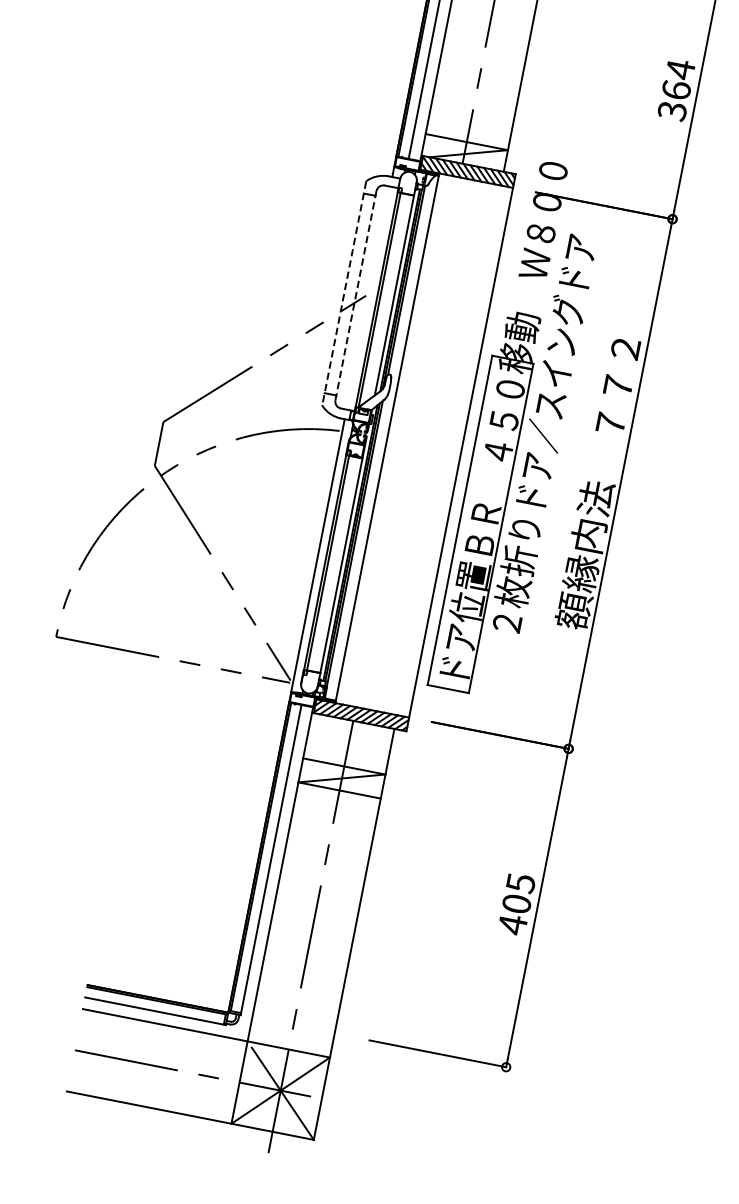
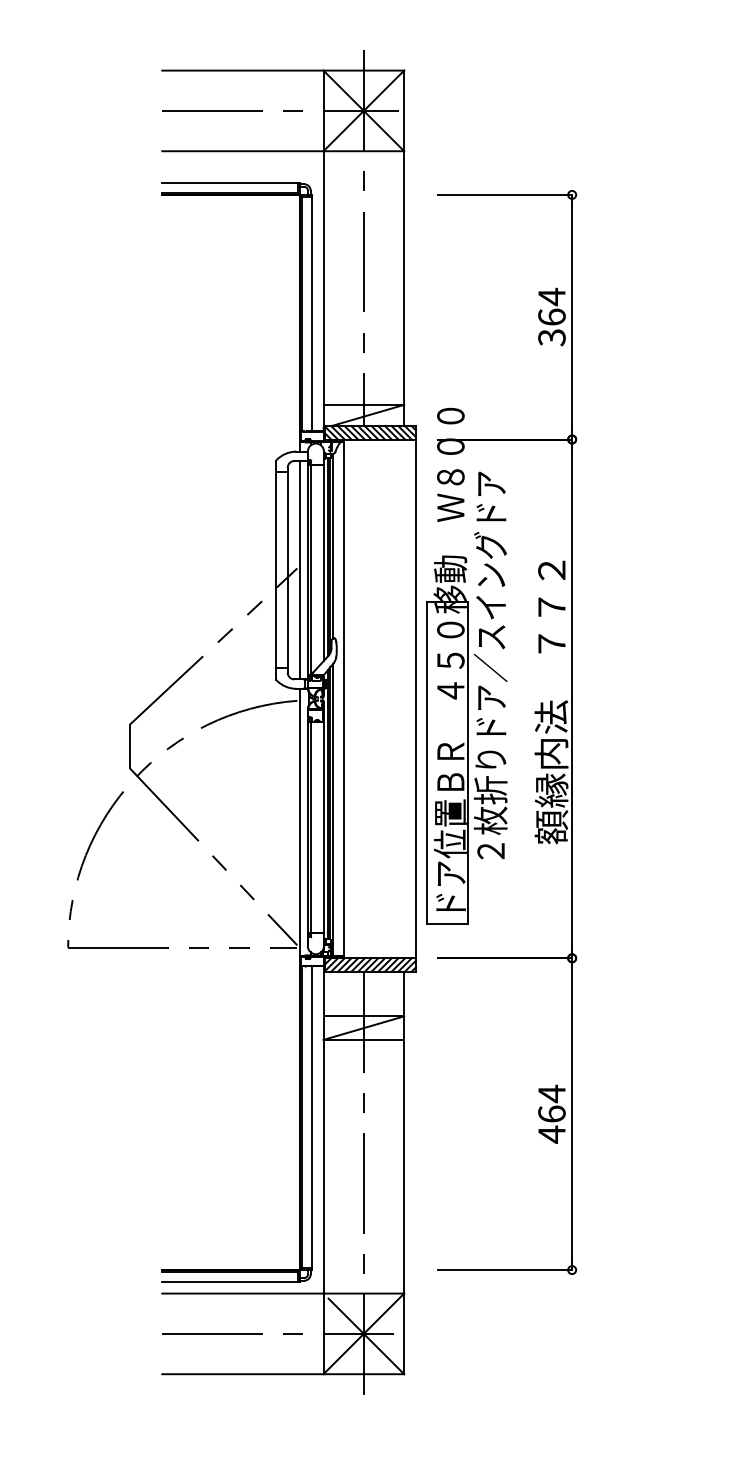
line: (344, 293) -> (276, 570), dashed -> solid
line: (355, 295) -> (287, 570), dashed -> solid
line: (368, 298) -> (300, 570), added
text: (518, 893) -> (551, 1103), 405 -> 464

